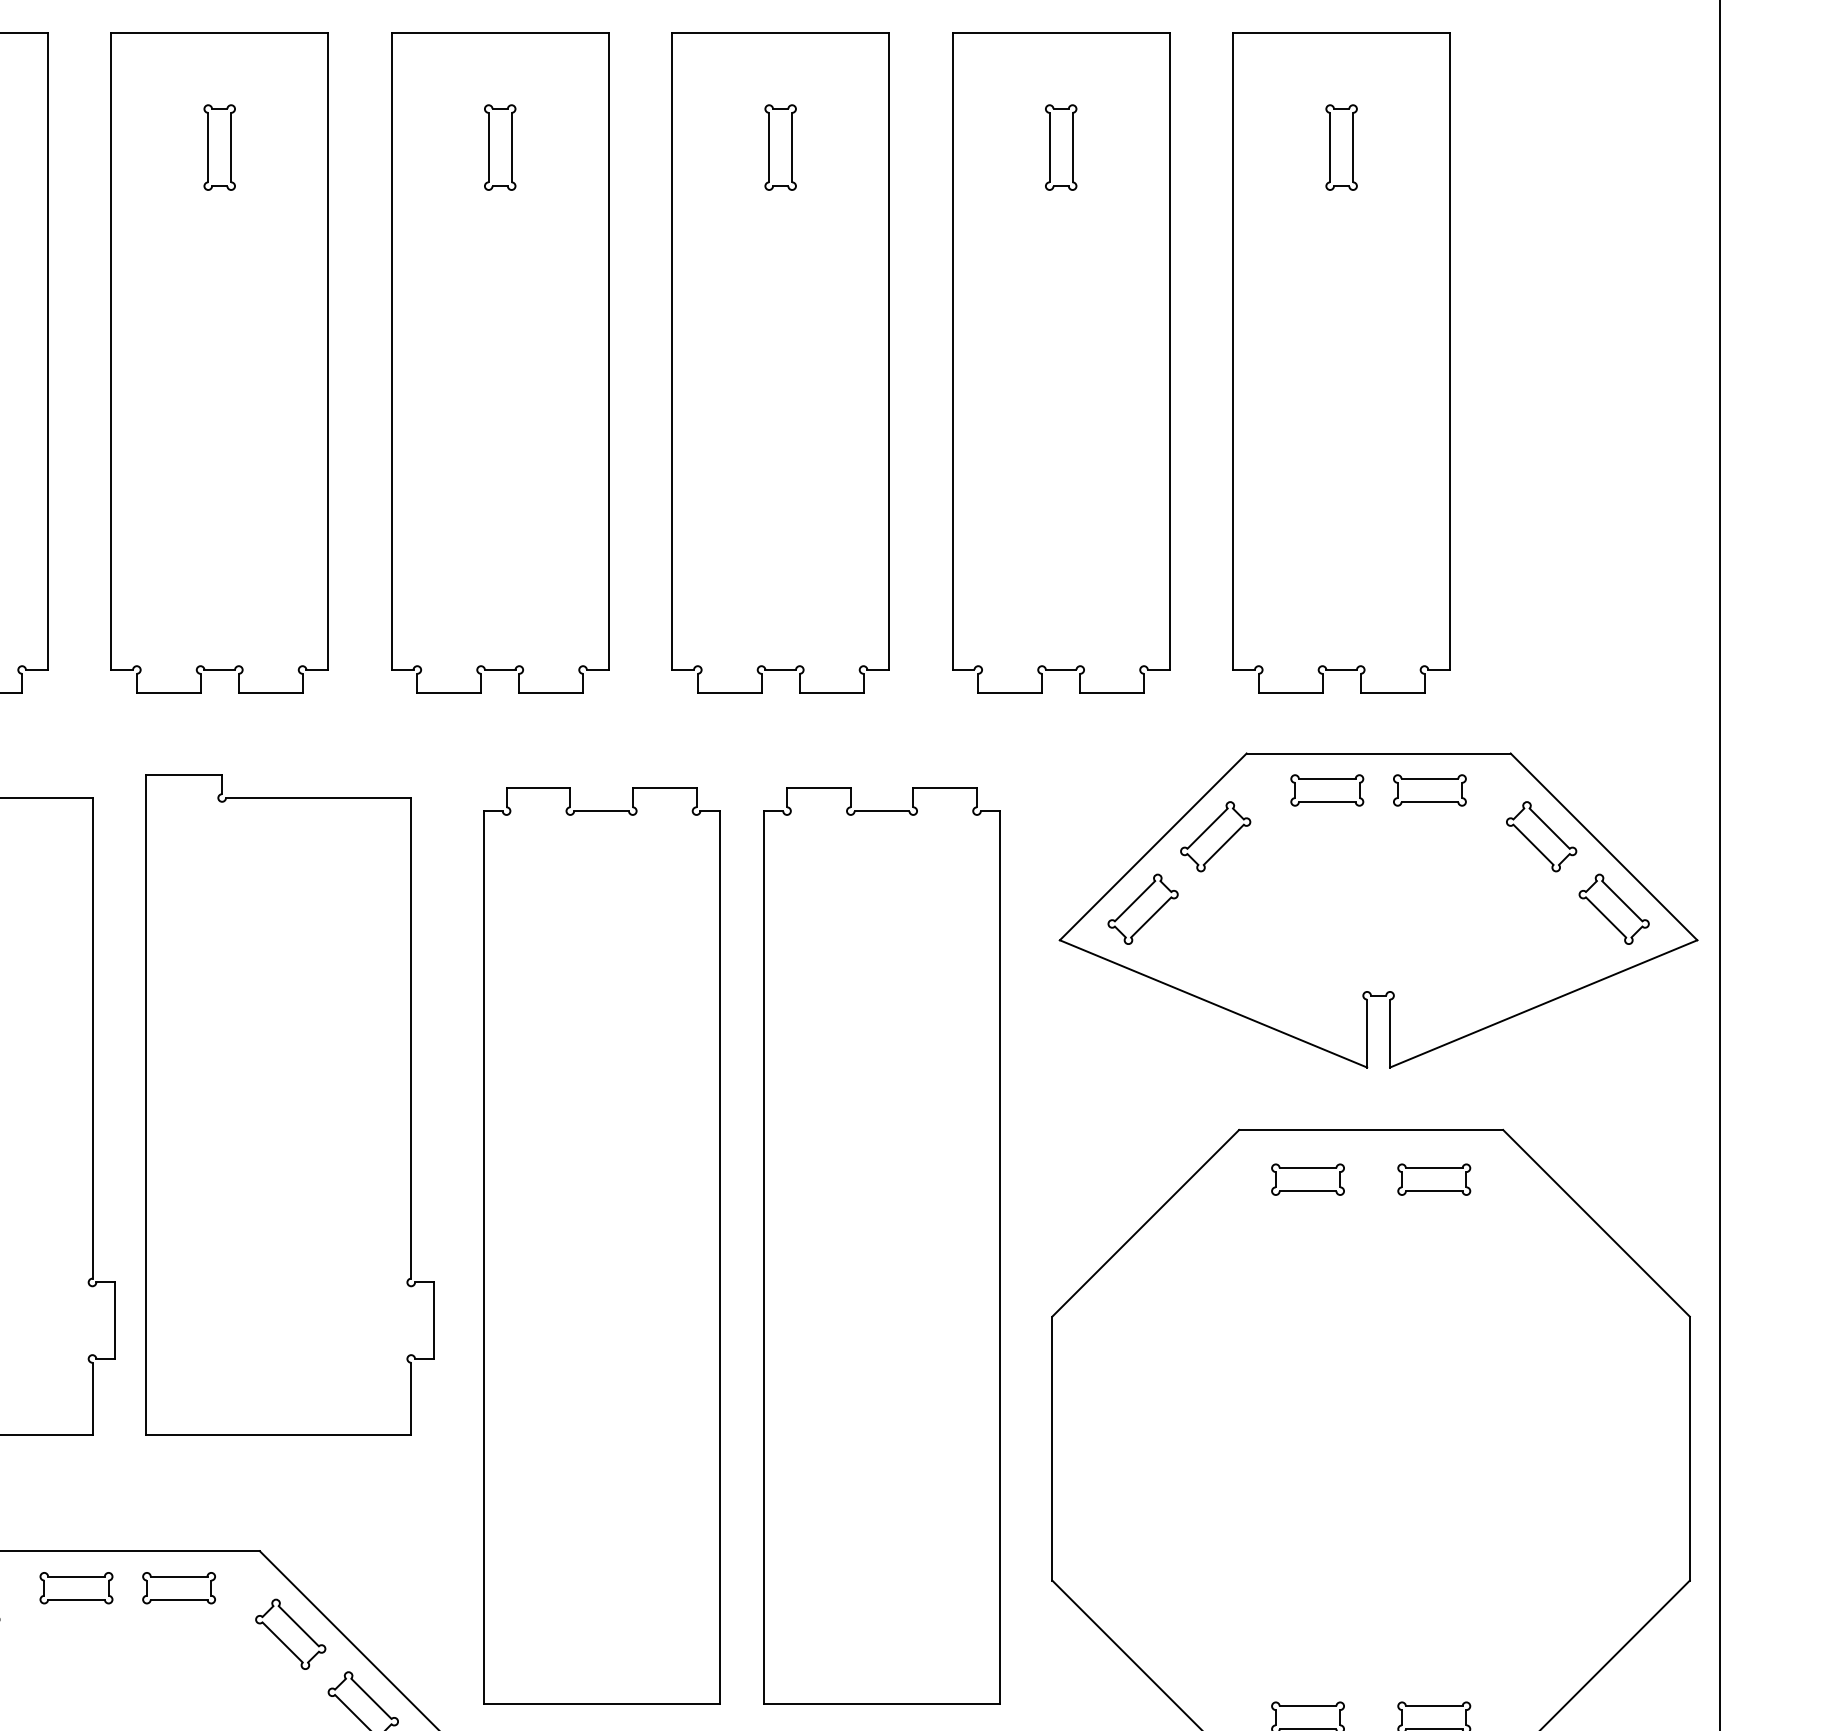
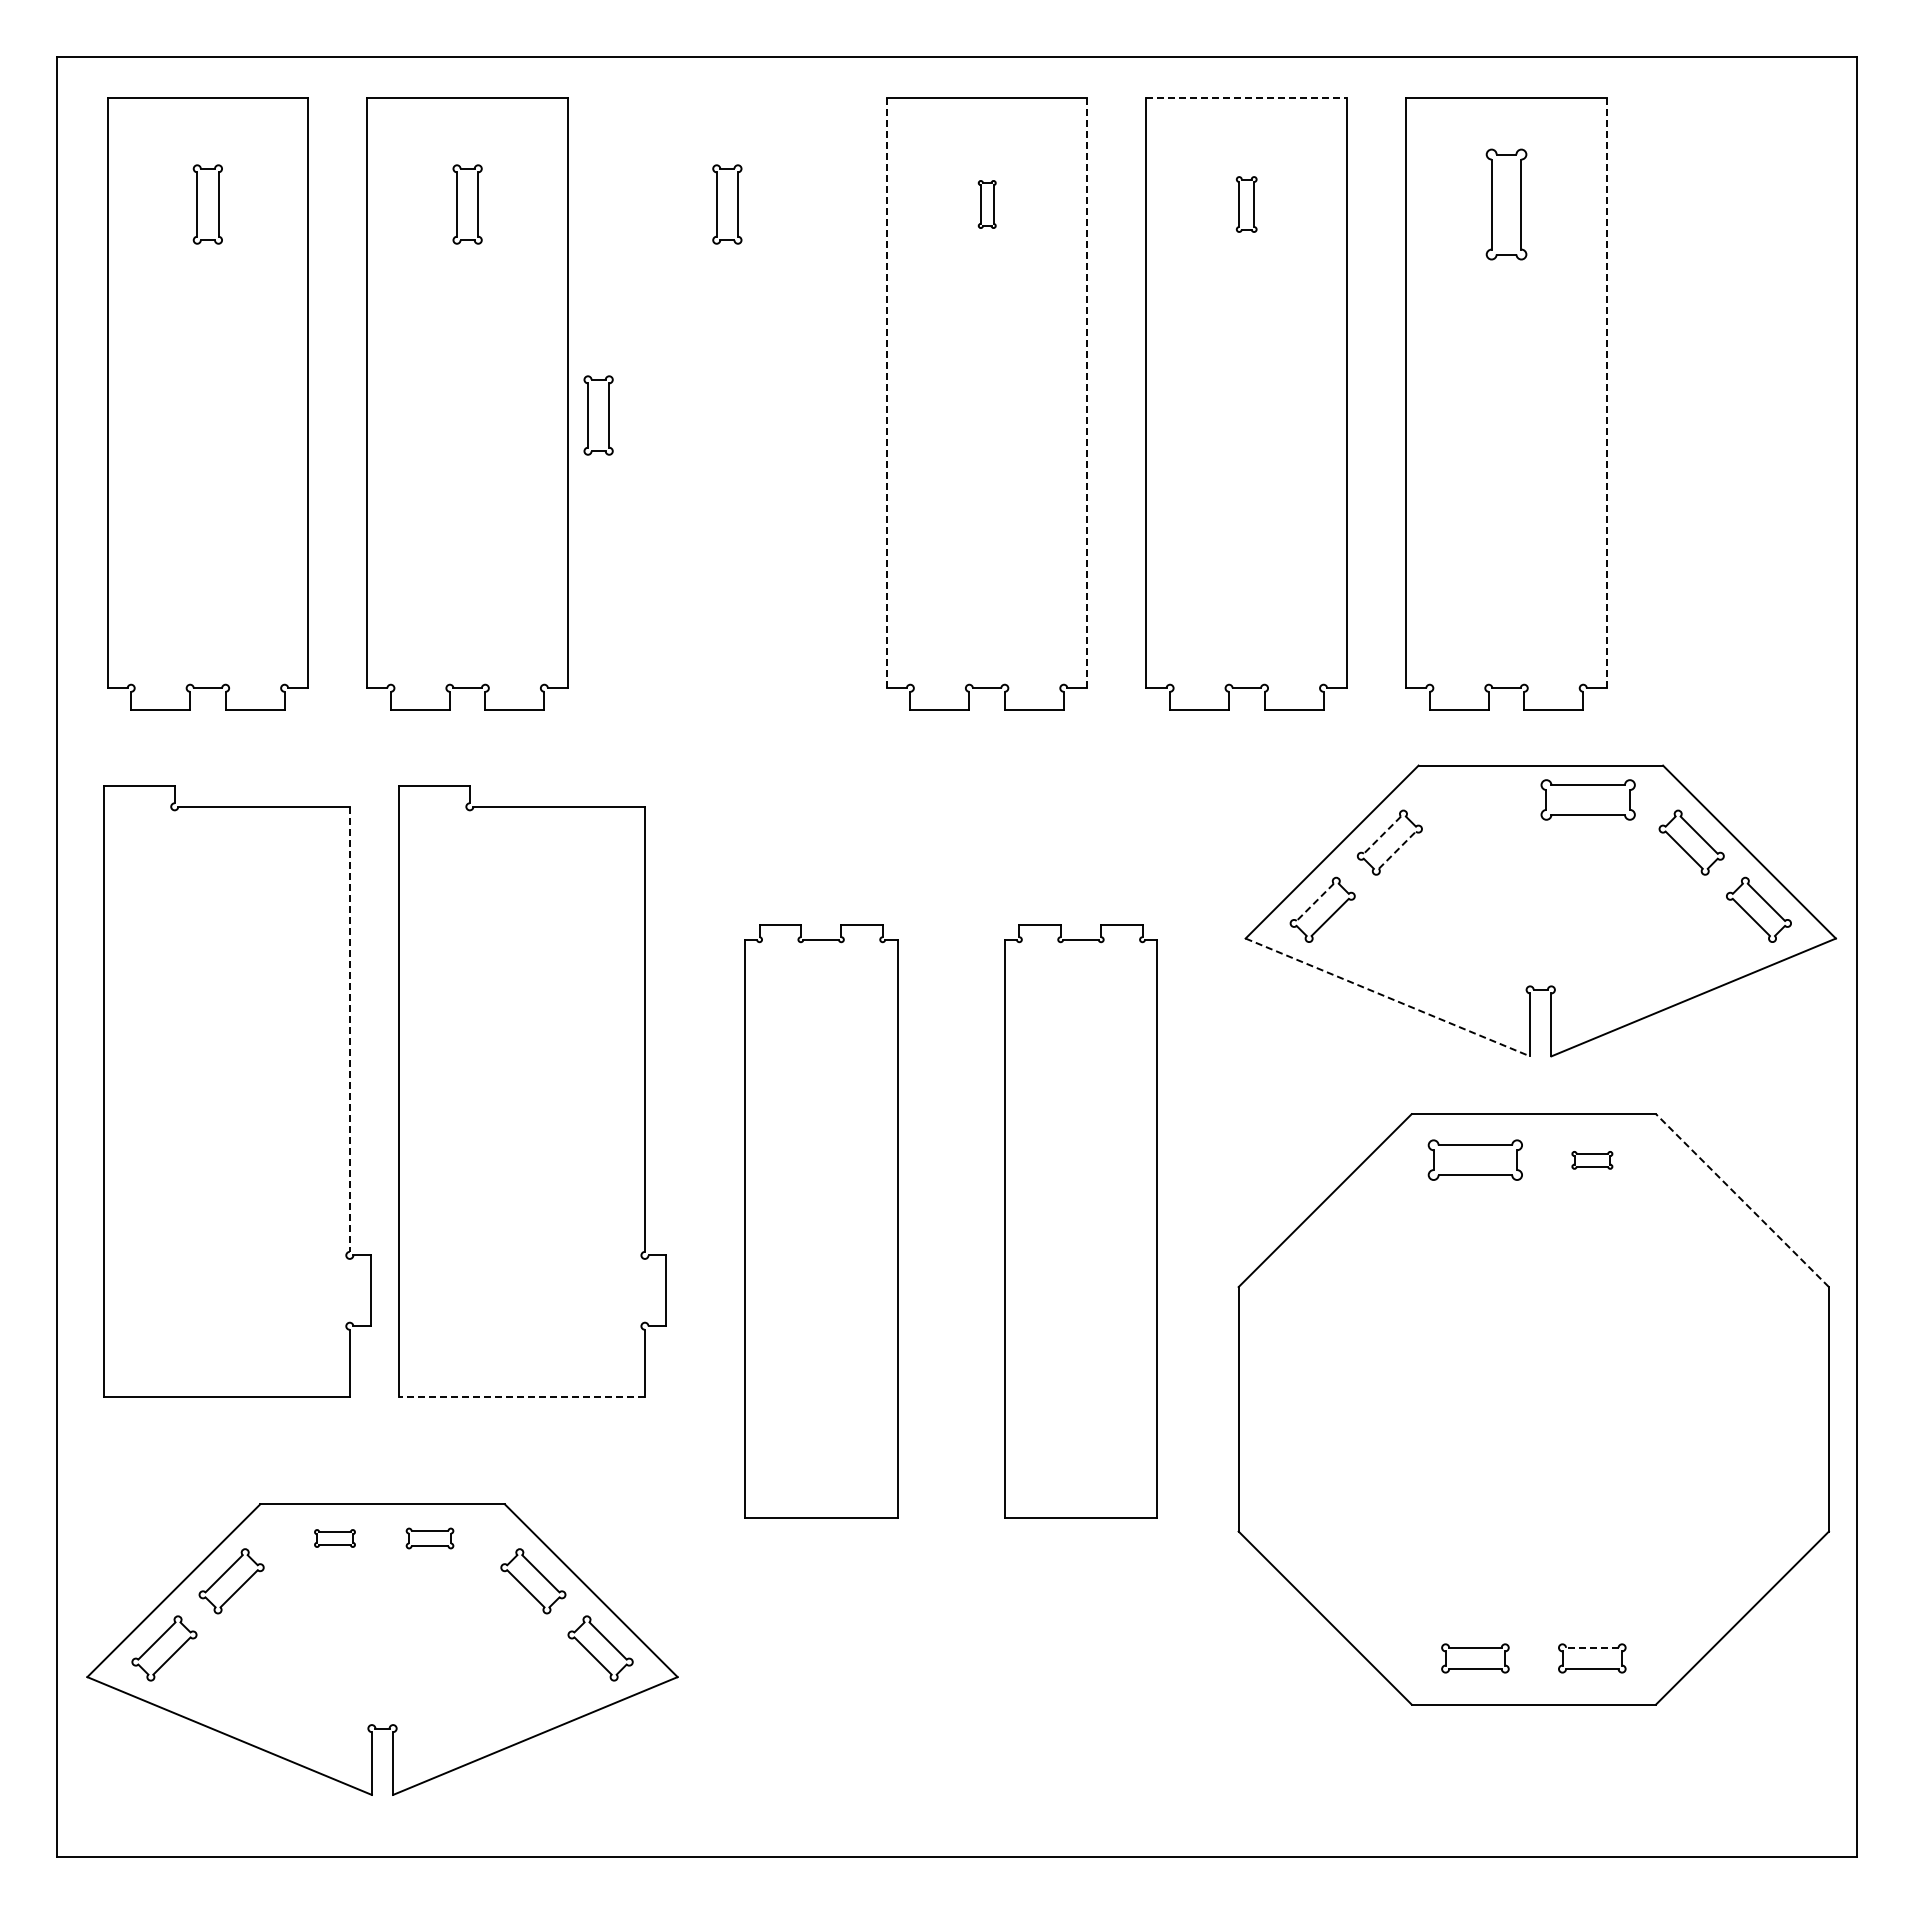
line: (1061, 33) -> (1247, 98), solid -> dashed
part: (781, 147) -> (987, 204), size x0.6
part: (1060, 147) -> (1246, 204), size x0.7
part: (1341, 147) -> (1506, 204), size x1.4
line: (672, 350) -> (886, 392), solid -> dashed
line: (889, 351) -> (1087, 393), solid -> dashed
line: (1449, 351) -> (1606, 393), solid -> dashed
part: (500, 362) -> (727, 403), removed
part: (361, 375) -> (598, 415), added
part: (1327, 790) -> (1493, 799), removed
part: (1430, 790) -> (1588, 799), size x1.4
line: (1207, 828) -> (1382, 835), solid -> dashed
line: (1223, 844) -> (1397, 849), solid -> dashed
line: (1134, 901) -> (1314, 902), solid -> dashed
line: (1213, 1003) -> (1387, 997), solid -> dashed
line: (92, 1038) -> (349, 1029), solid -> dashed
part: (1308, 1179) -> (1475, 1160), size x1.4
part: (1434, 1179) -> (1592, 1160), size x0.6
line: (1596, 1223) -> (1742, 1200), solid -> dashed
part: (600, 1245) -> (820, 1221), size x0.7
part: (881, 1245) -> (1080, 1221), size x0.7
line: (278, 1435) -> (522, 1397), solid -> dashed
part: (75, 1588) -> (334, 1538), size x0.6
part: (178, 1588) -> (429, 1538), size x0.7
line: (1433, 1705) -> (1591, 1647), solid -> dashed

